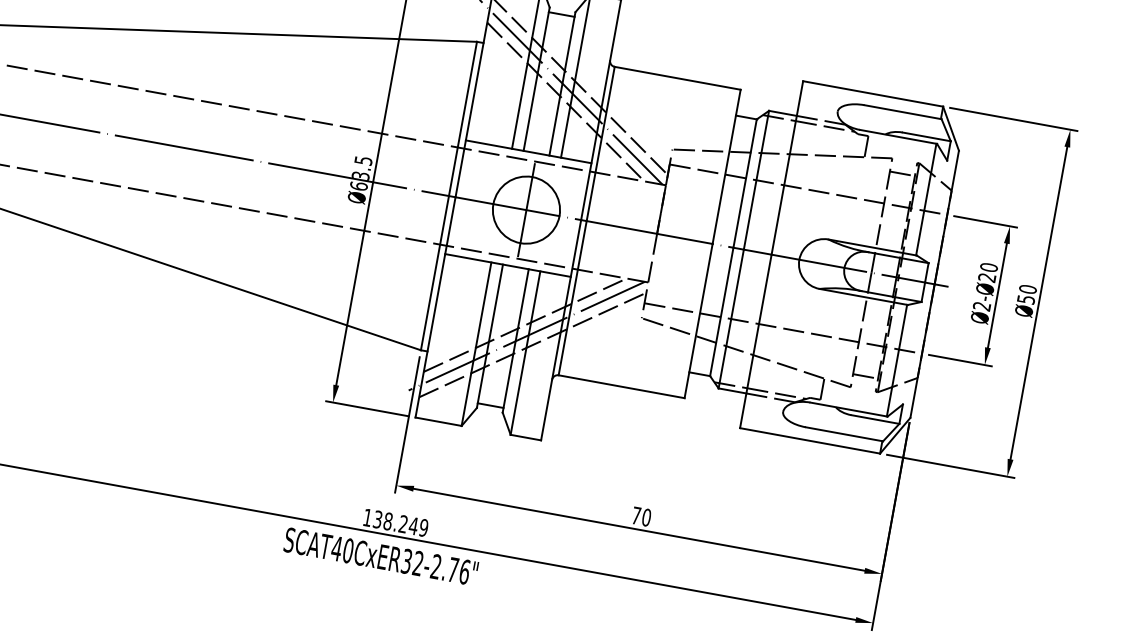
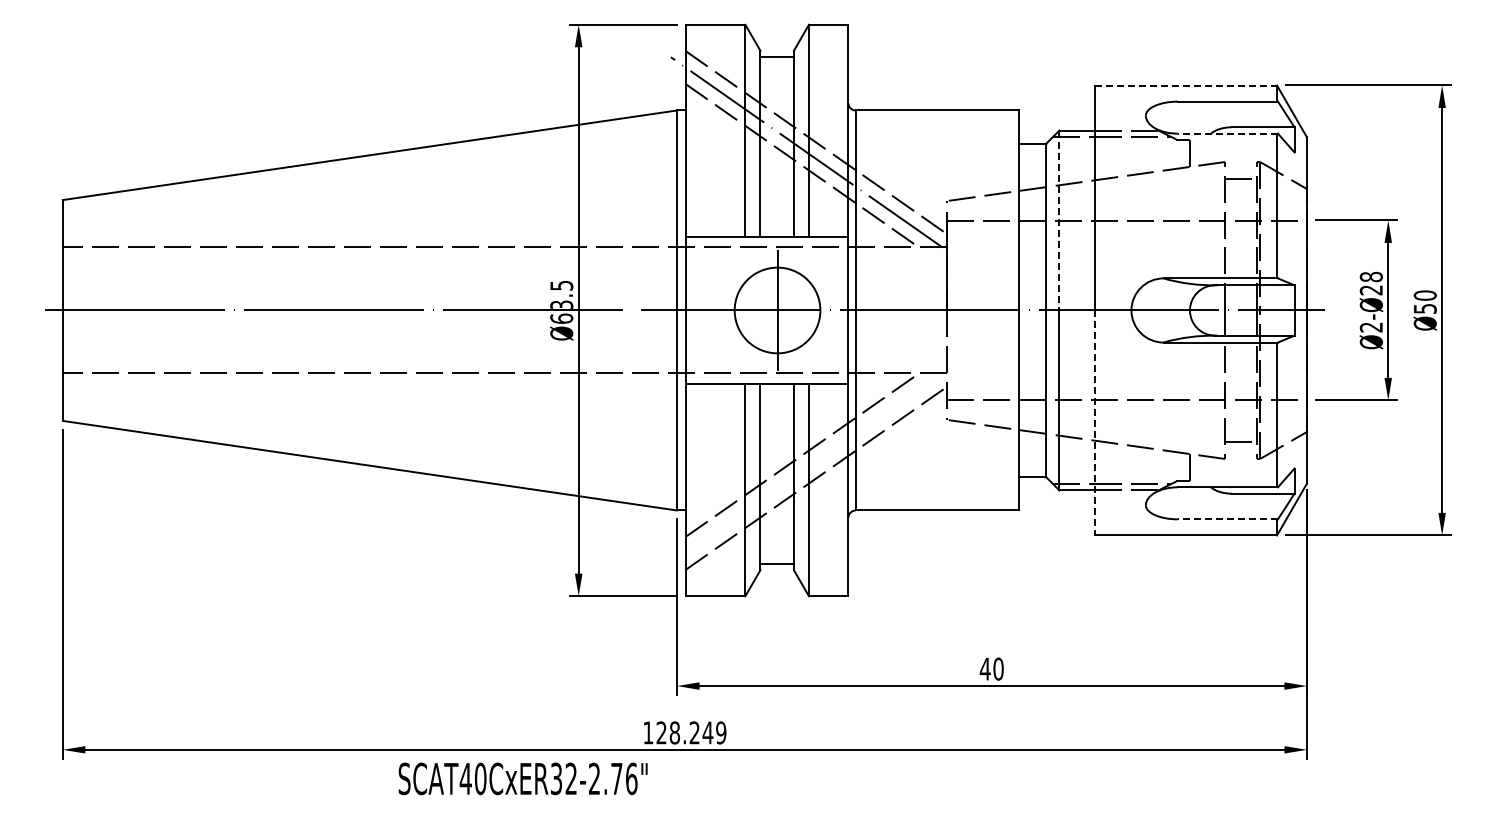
line: (873, 93) -> (1186, 85), solid -> dashed
line: (898, 136) -> (1227, 133), solid -> dashed
line: (756, 180) -> (1059, 220), solid -> dashed
text: (989, 267) -> (1371, 276), Ø2-Ø20 -> Ø2-Ø28
line: (526, 336) -> (806, 468), removed
line: (755, 341) -> (1095, 423), solid -> dashed
line: (844, 434) -> (1227, 519), solid -> dashed
text: (635, 515) -> (984, 668), 70 -> 40
text: (377, 519) -> (661, 732), 138.249 -> 128.249
text: (380, 556) -> (522, 778), moved

